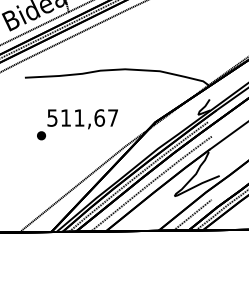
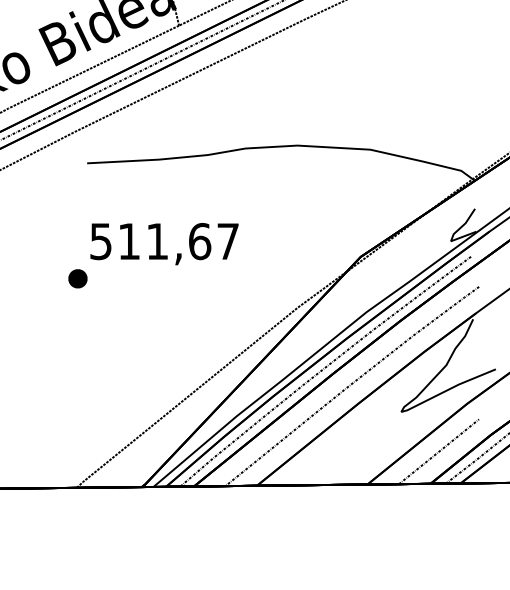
text: (77, 124) -> (153, 255), moved

